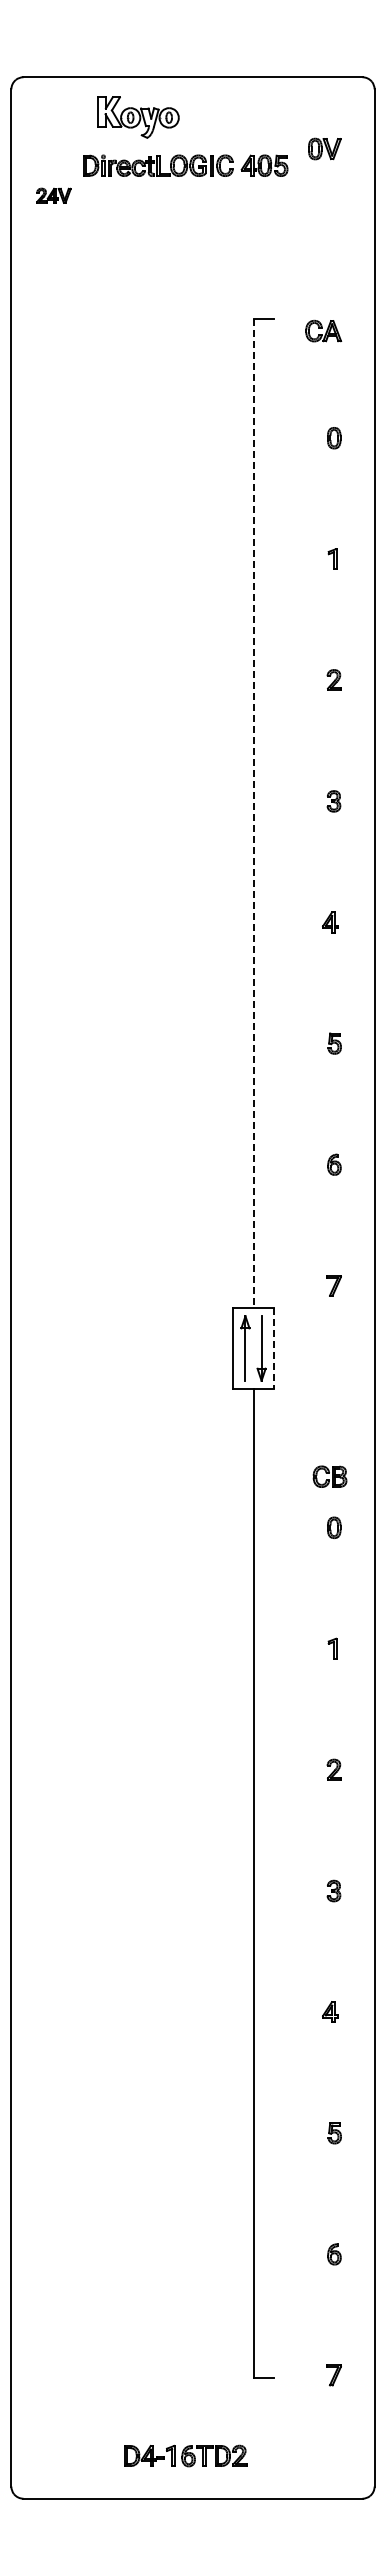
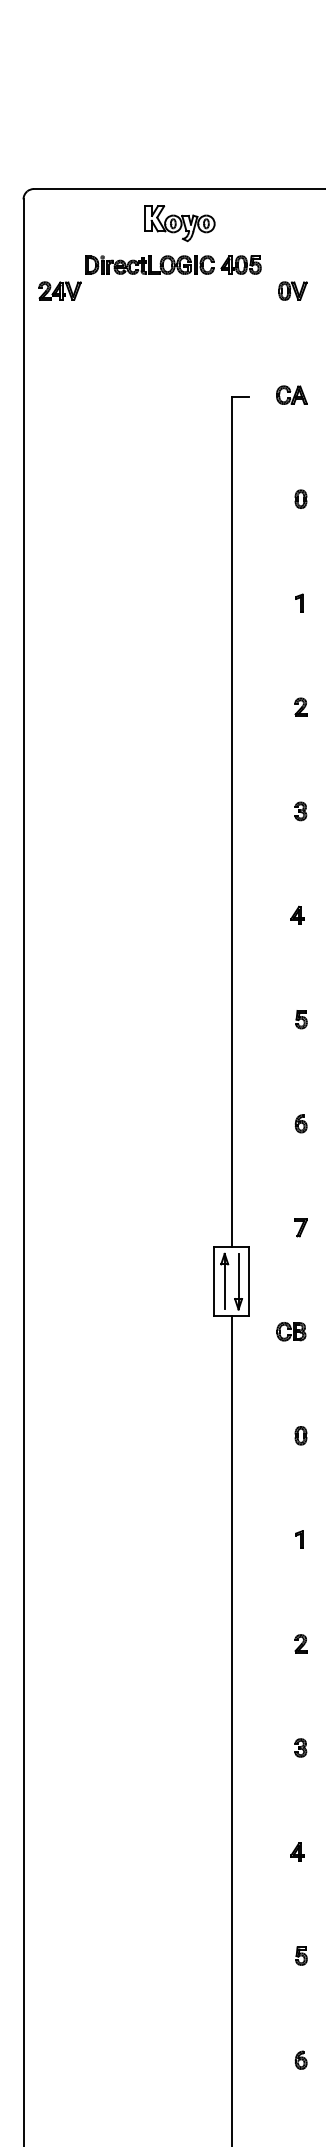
part: (138, 117) -> (180, 223), moved
part: (324, 148) -> (292, 290), moved
part: (53, 195) -> (59, 290), size x1.43
part: (323, 330) -> (291, 394), moved
line: (253, 814) -> (231, 822), dashed -> solid
line: (273, 1349) -> (248, 1282), dashed -> solid
part: (329, 1476) -> (290, 1331), moved

